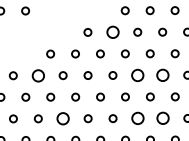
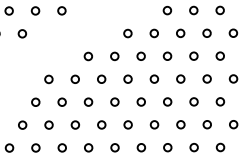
circle: (112, 32) -> (153, 33), size x0.62
circle: (37, 74) -> (74, 78), size x0.62
circle: (137, 74) -> (180, 78), size x0.62
circle: (162, 74) -> (206, 78), size x0.62
circle: (62, 118) -> (101, 124), size x0.62
circle: (137, 118) -> (180, 124), size x0.62
circle: (162, 118) -> (206, 124), size x0.62

